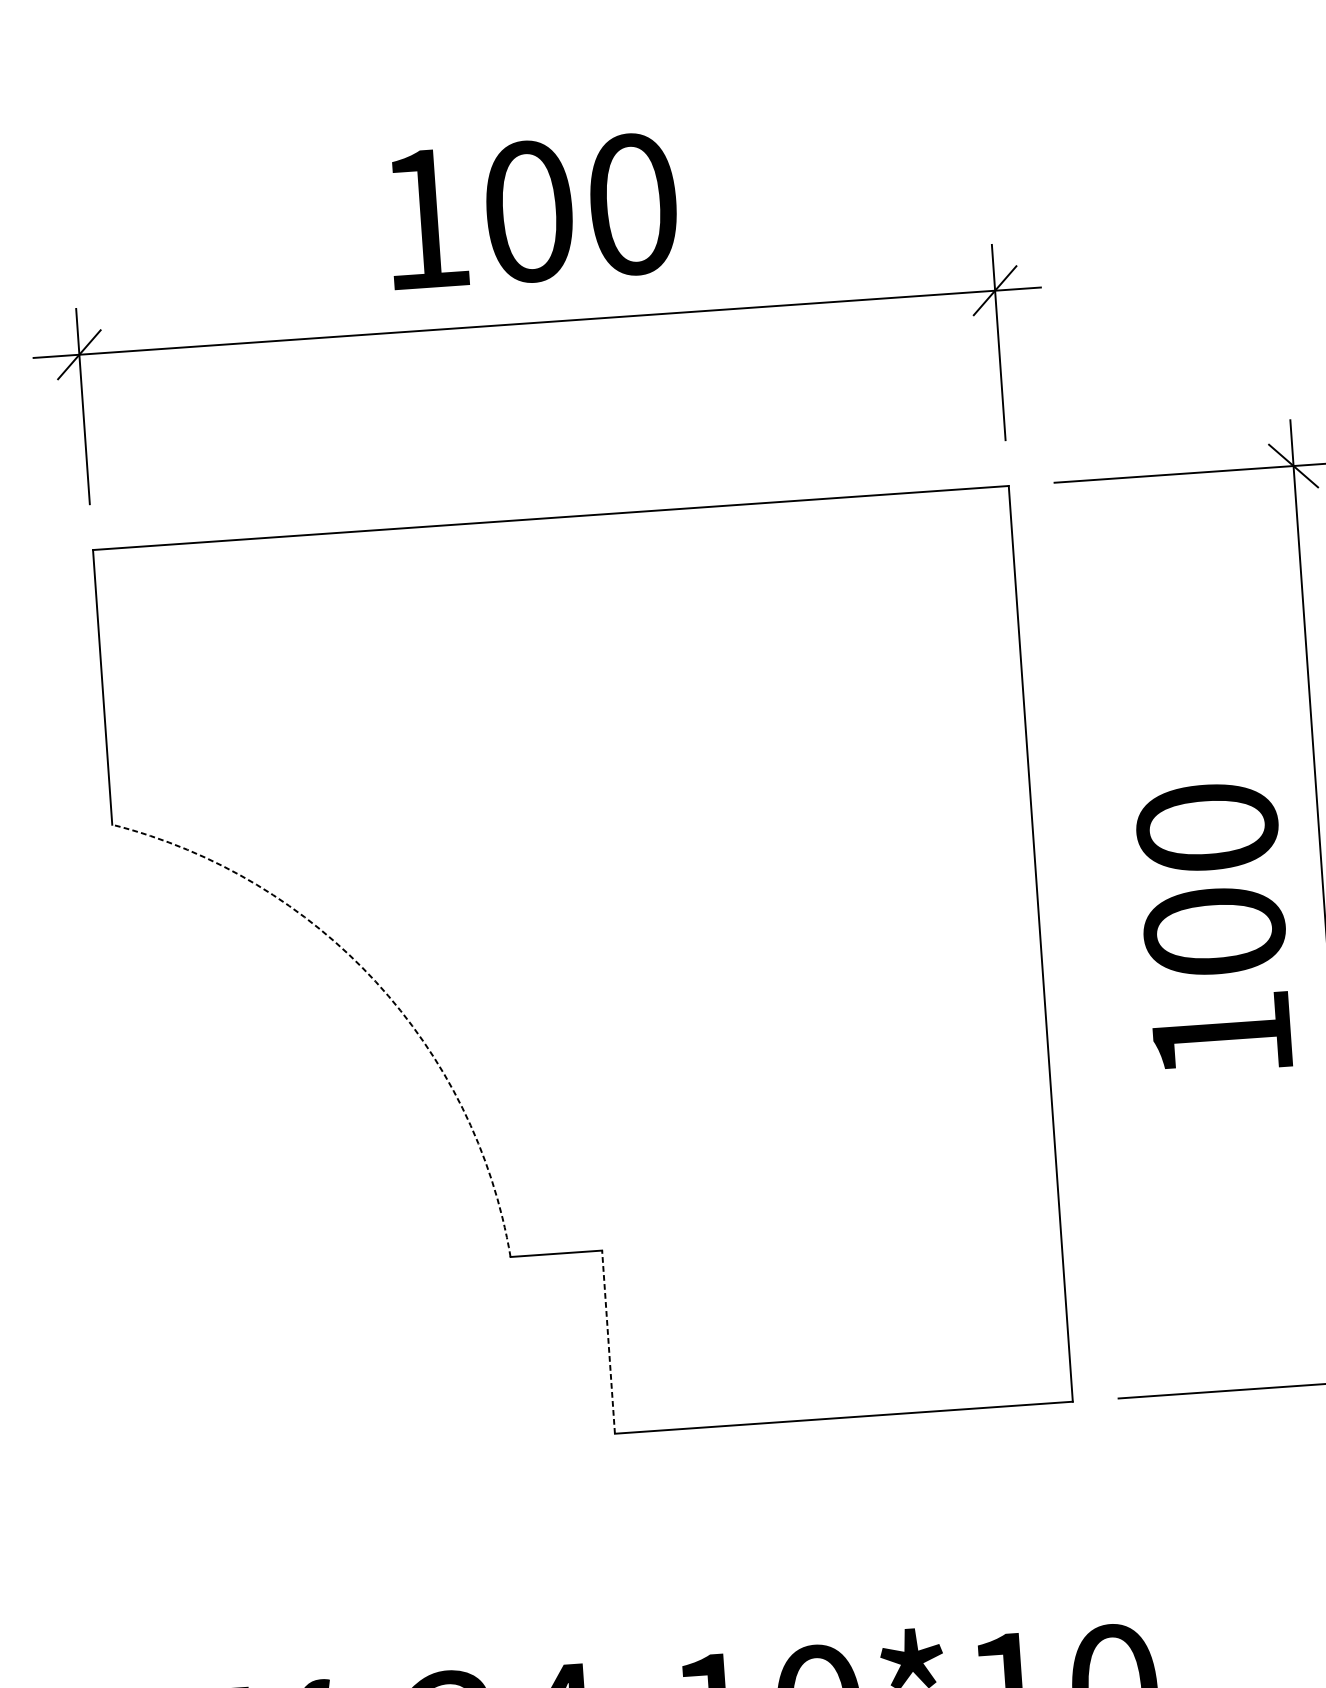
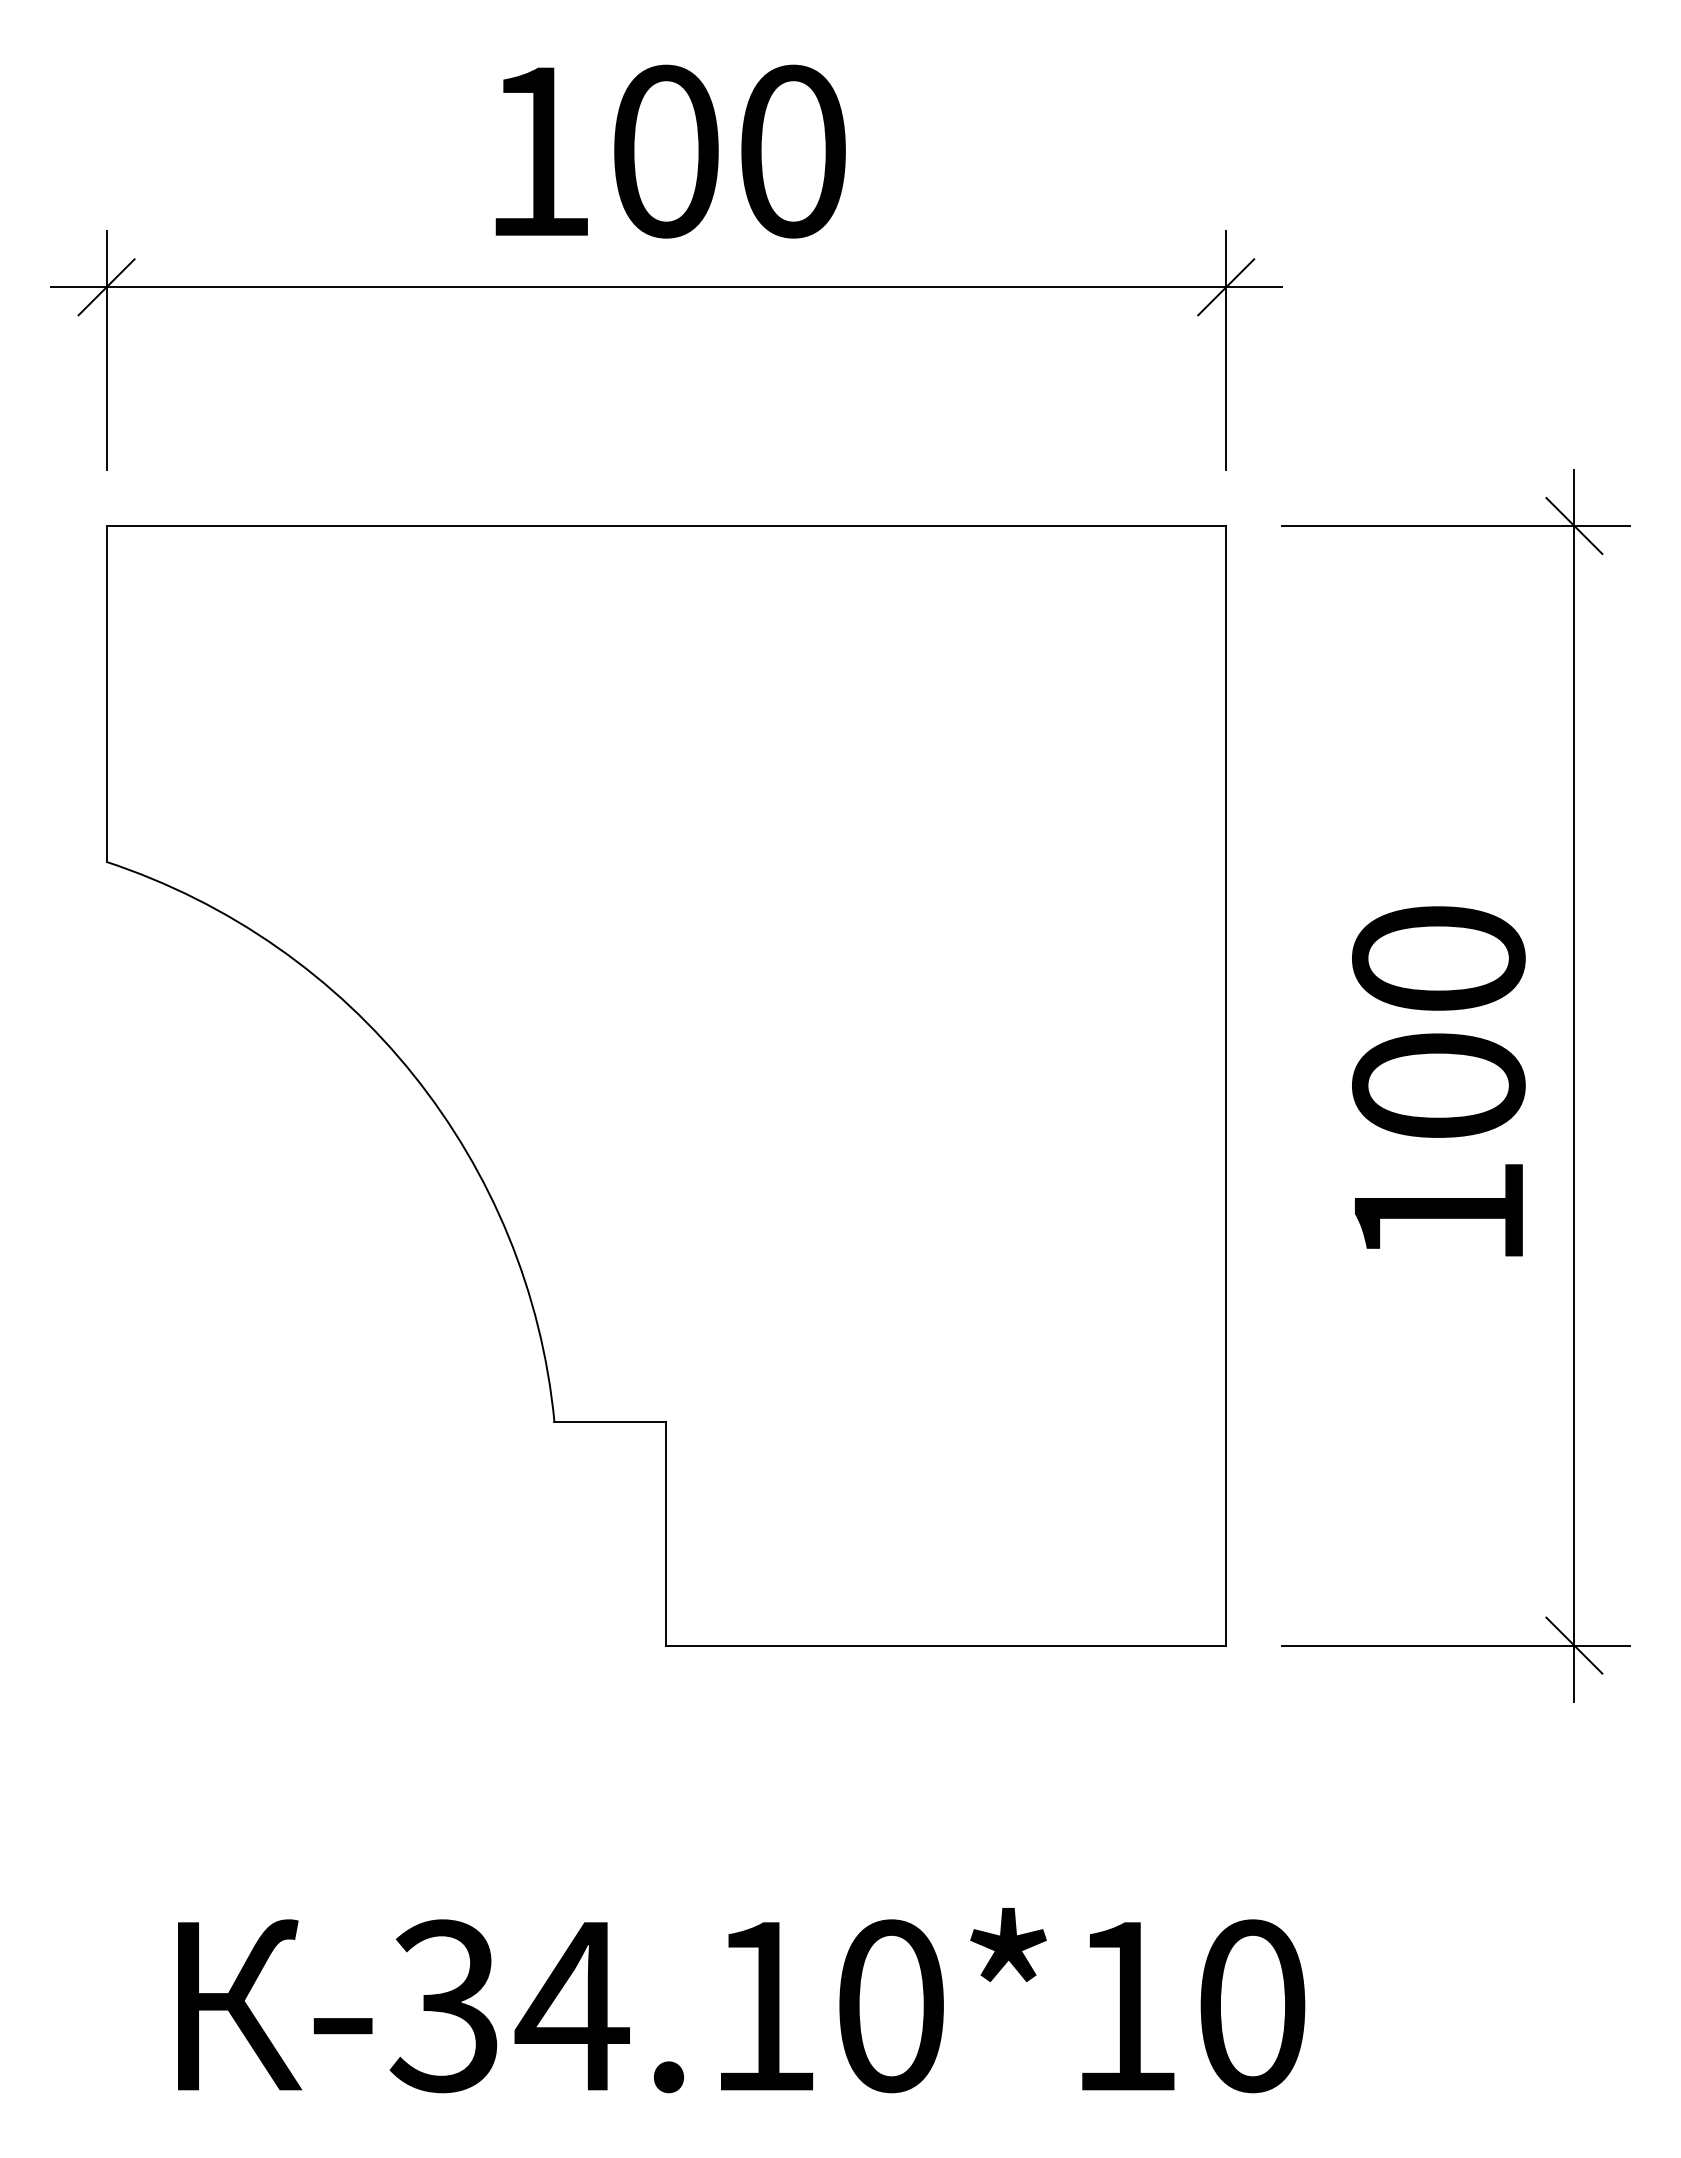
arc: (375, 981) -> (413, 1075), dashed -> solid
line: (608, 1341) -> (666, 1533), dashed -> solid

